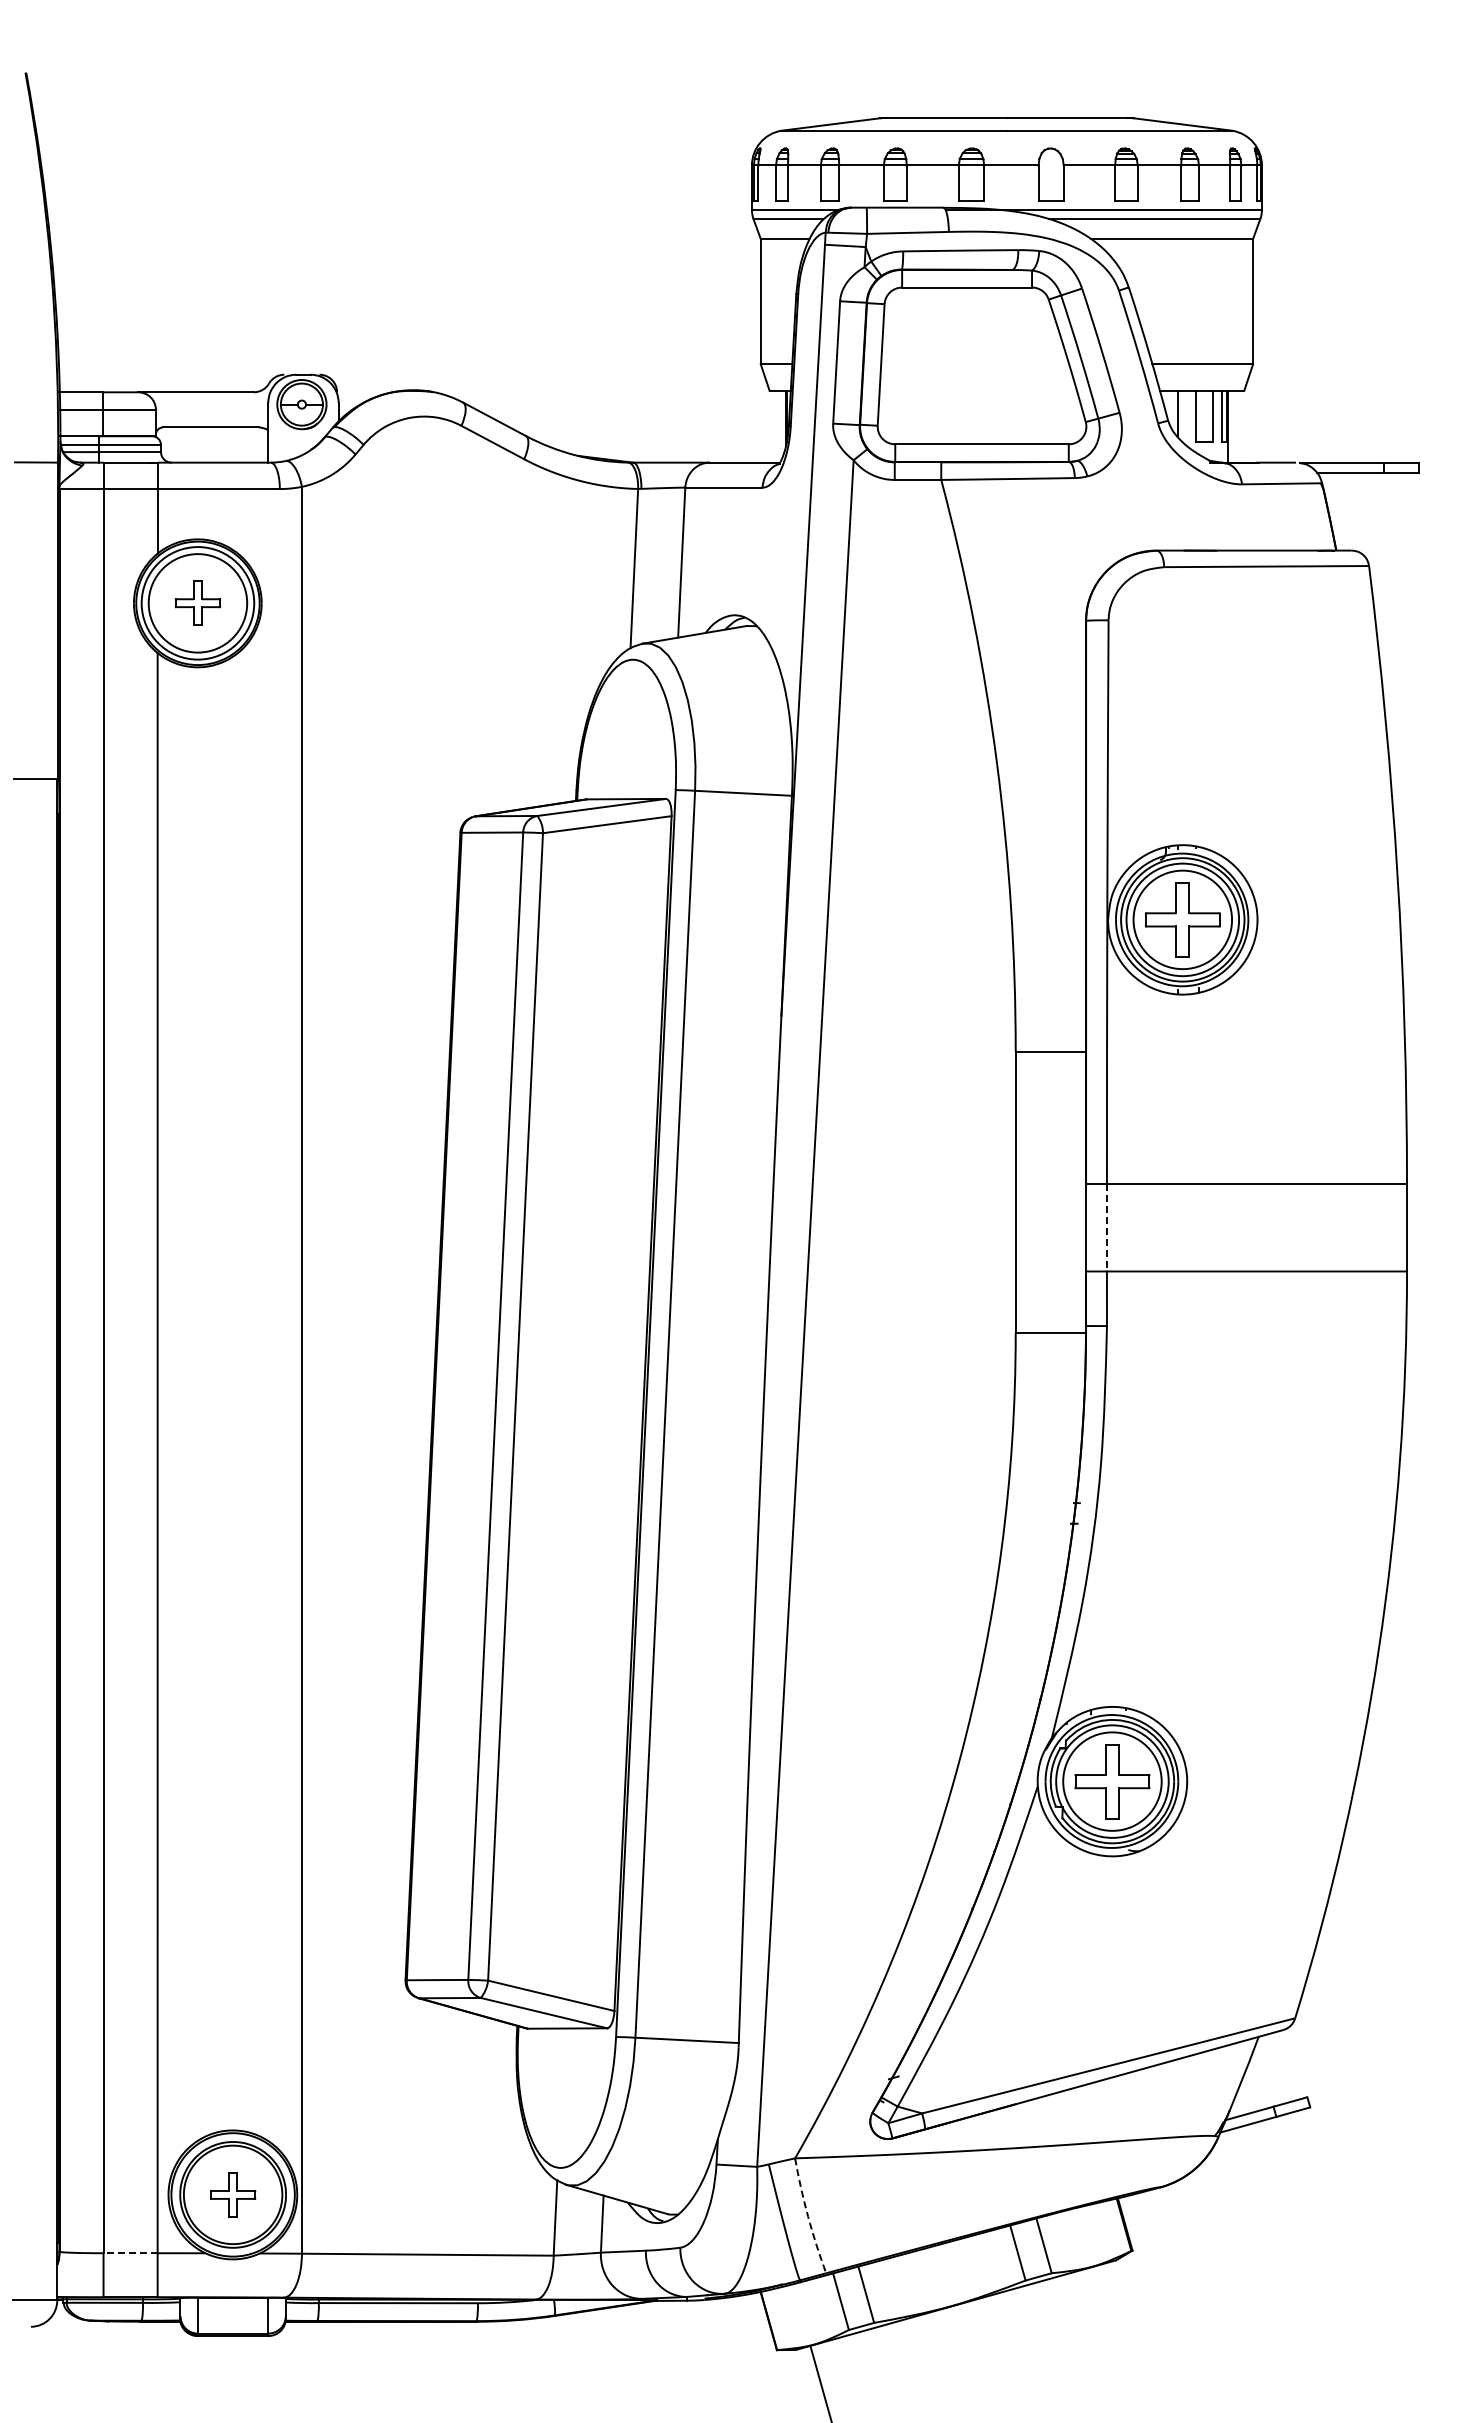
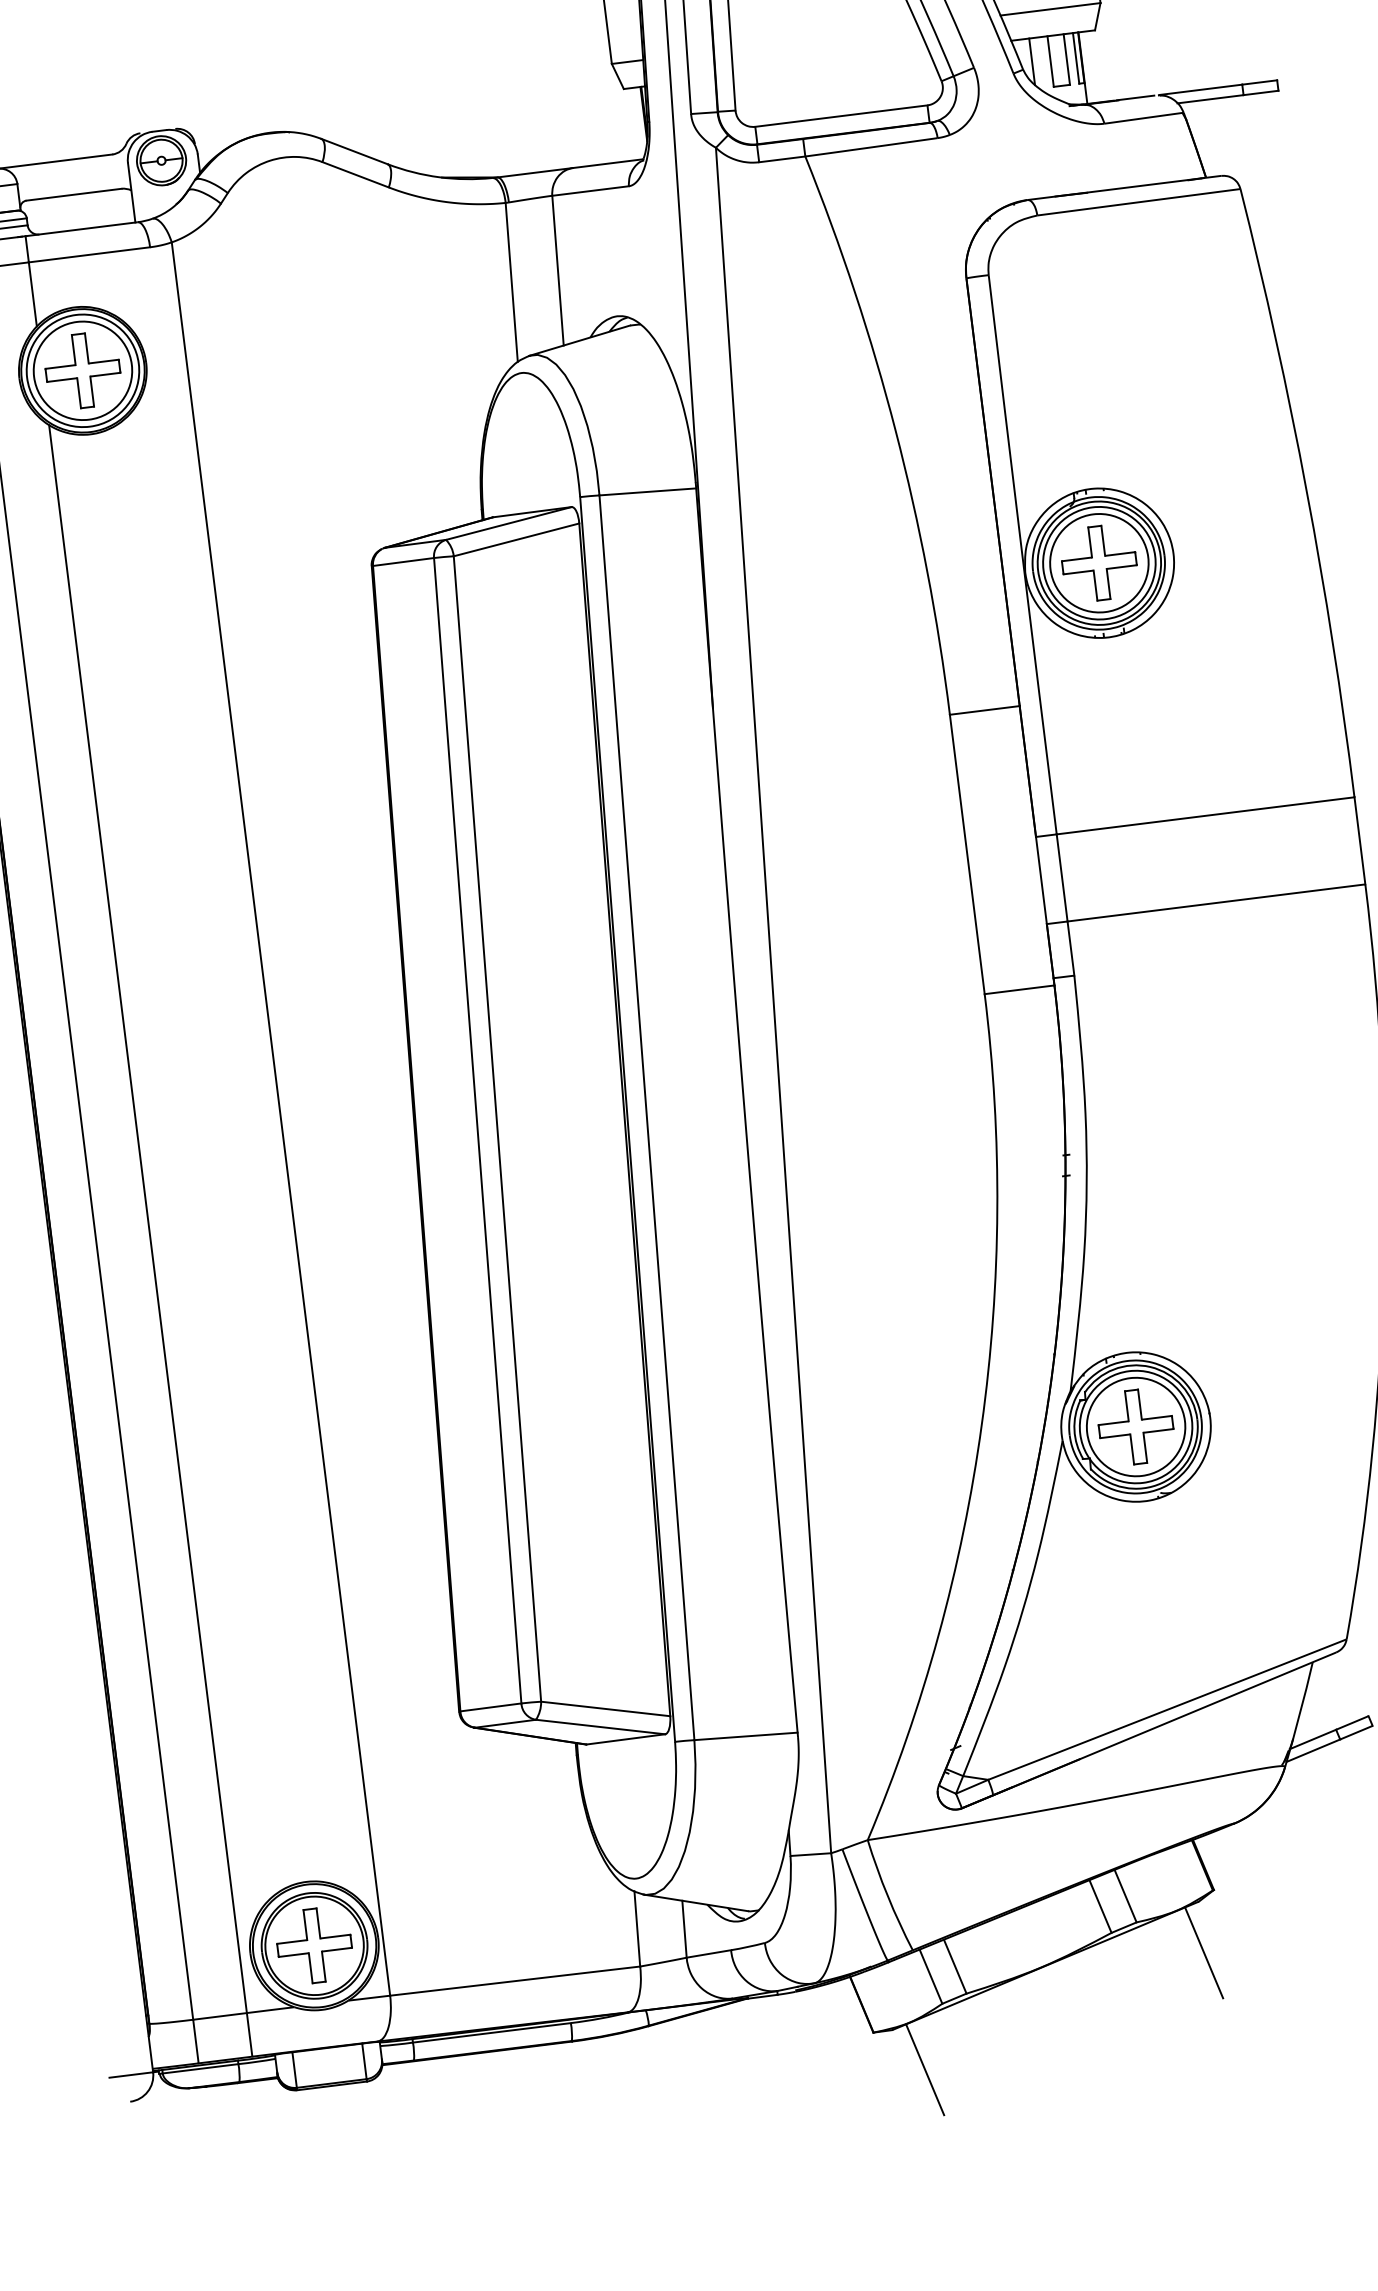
part: (197, 602) -> (82, 370), size x1.67
line: (1106, 1227) -> (1061, 877), dashed -> solid
part: (232, 2194) -> (313, 1945), size x1.67
arc: (808, 2216) -> (888, 1896), dashed -> solid
line: (130, 2253) -> (219, 2016), dashed -> solid
line: (1114, 2311) -> (1203, 1952), added

